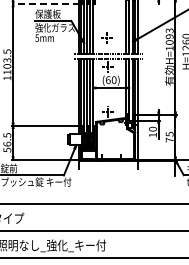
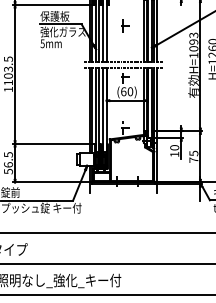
line: (45, 4) -> (52, 5), dashed -> solid
part: (106, 37) -> (122, 25), moved

